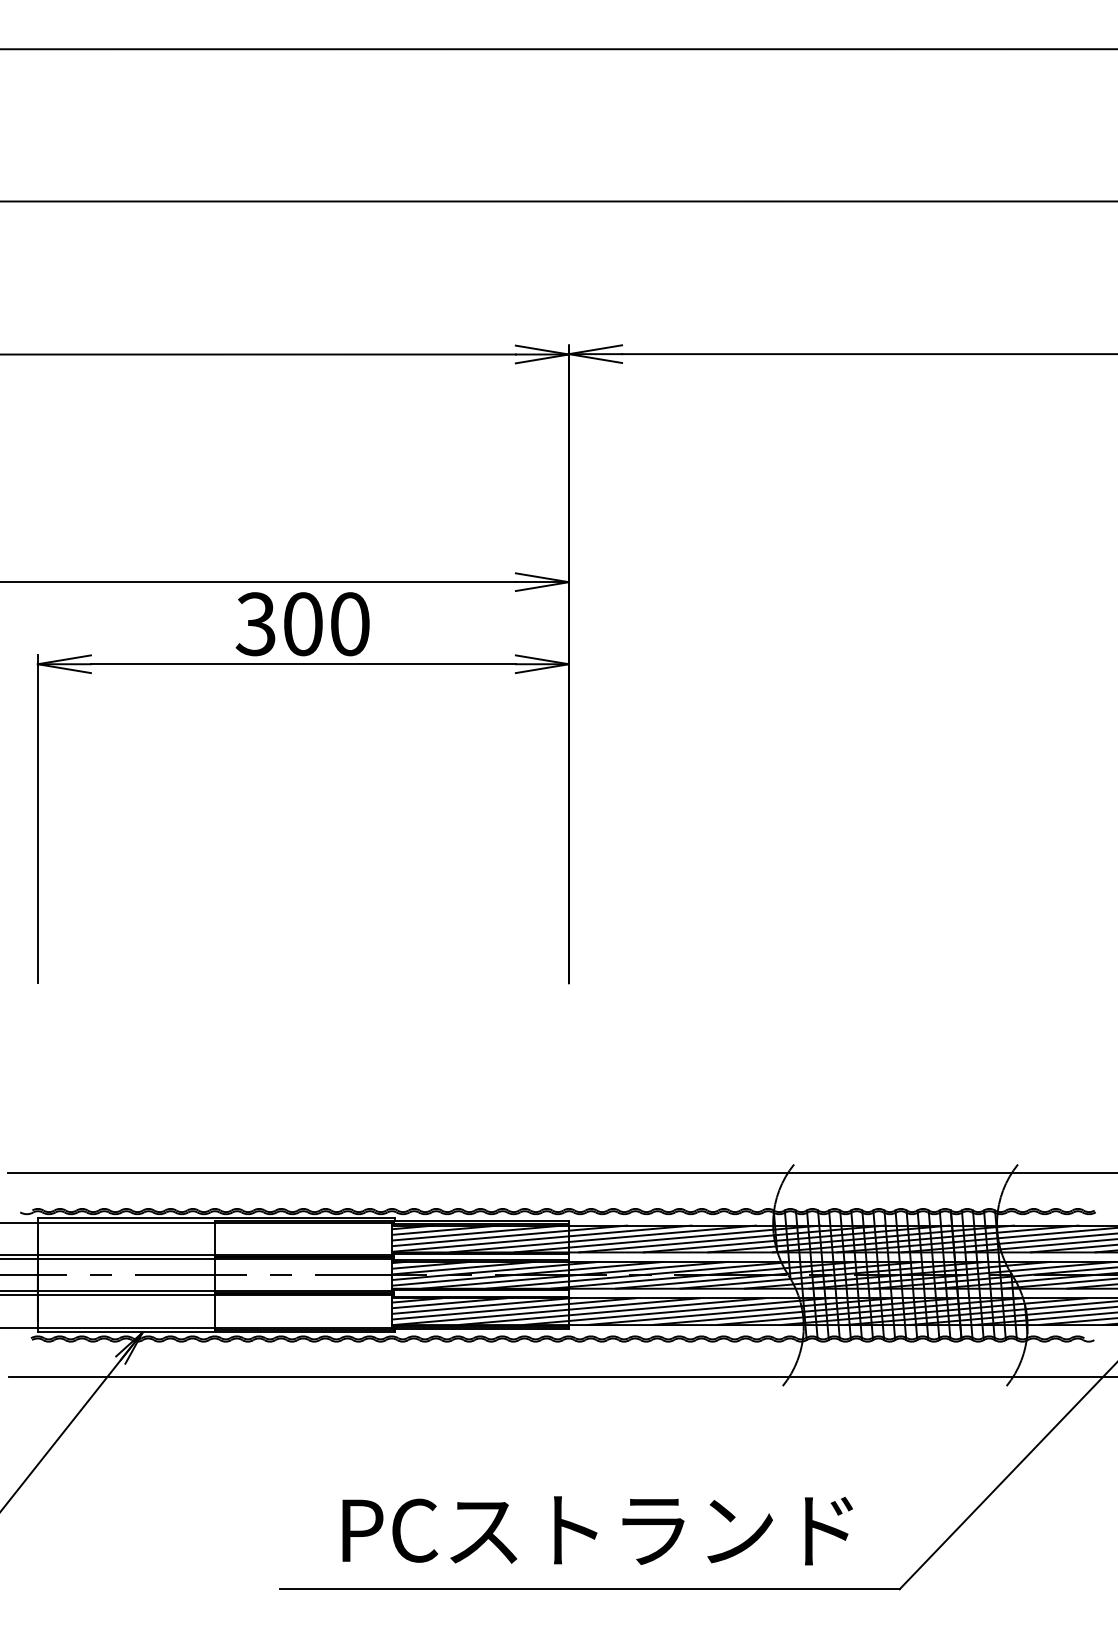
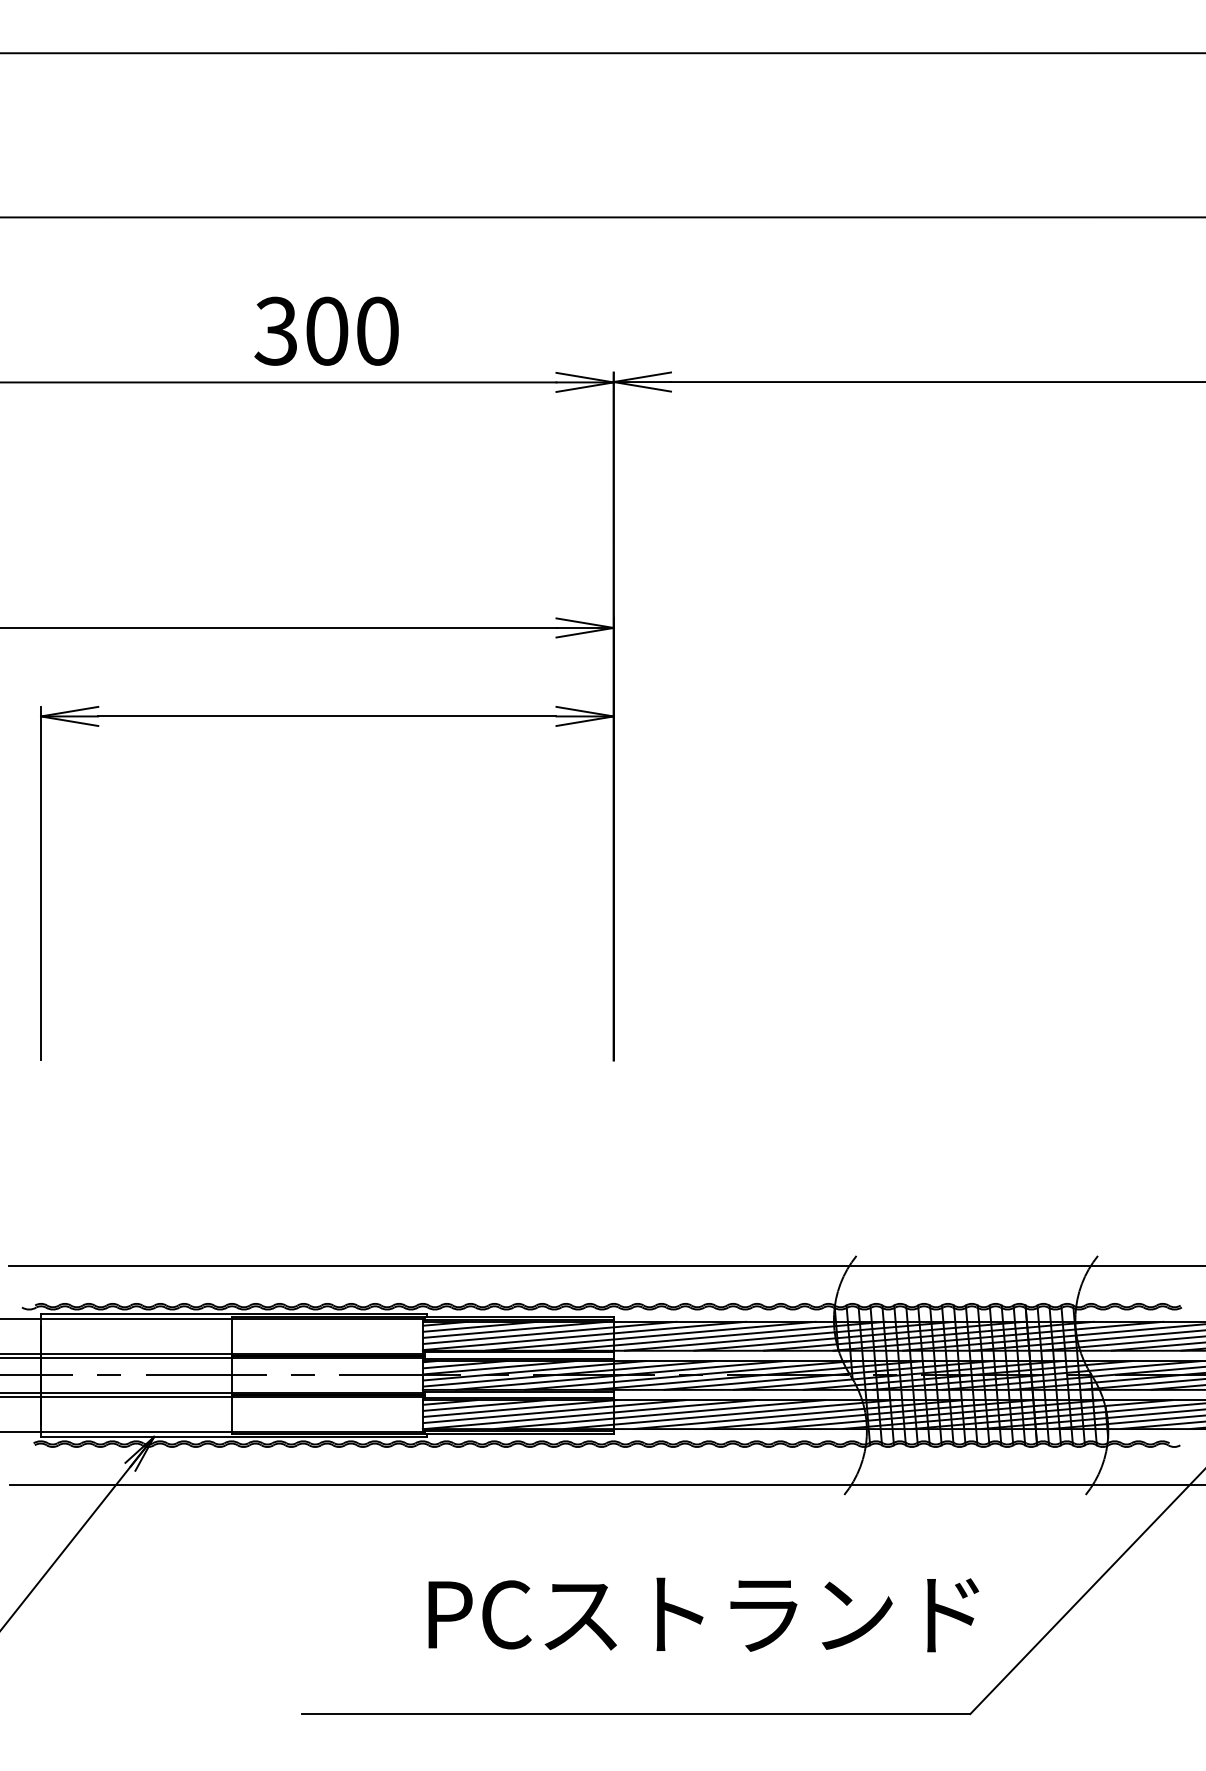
text: (302, 623) -> (326, 330), moved
text: (597, 1530) -> (703, 1614), moved

